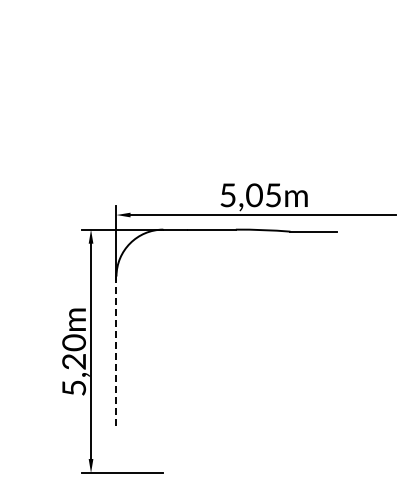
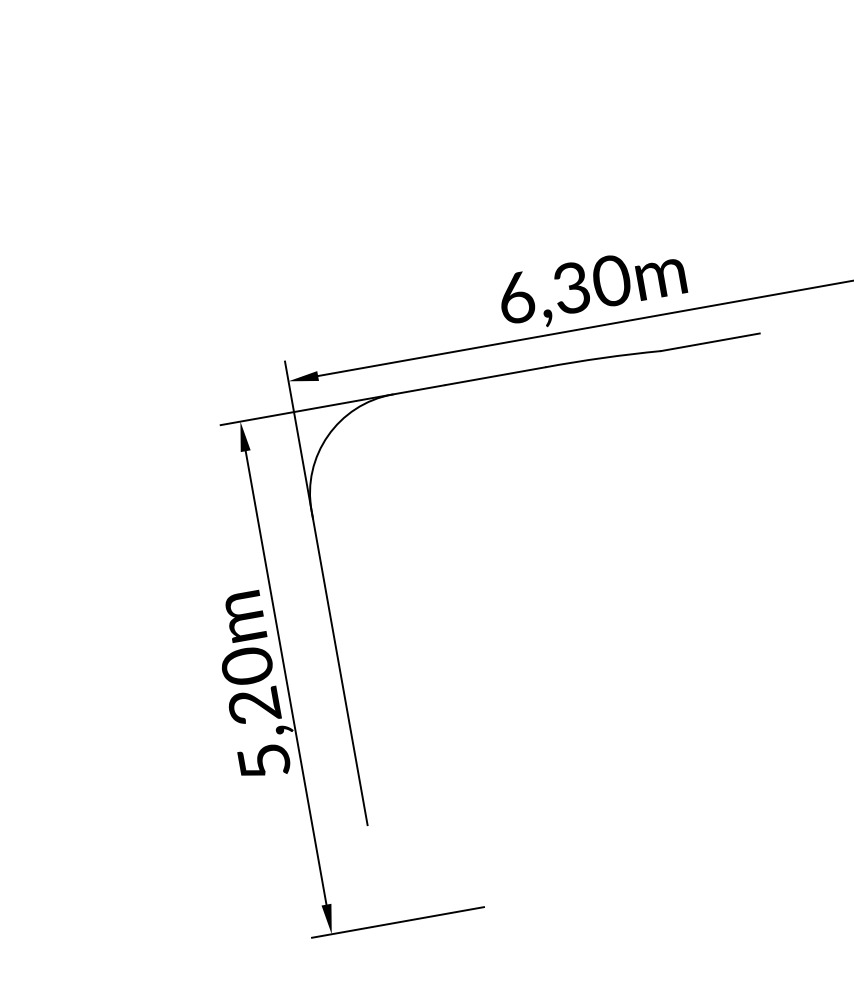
text: (250, 195) -> (563, 289), 5,05m -> 6,30m
line: (116, 351) -> (339, 668), dashed -> solid

